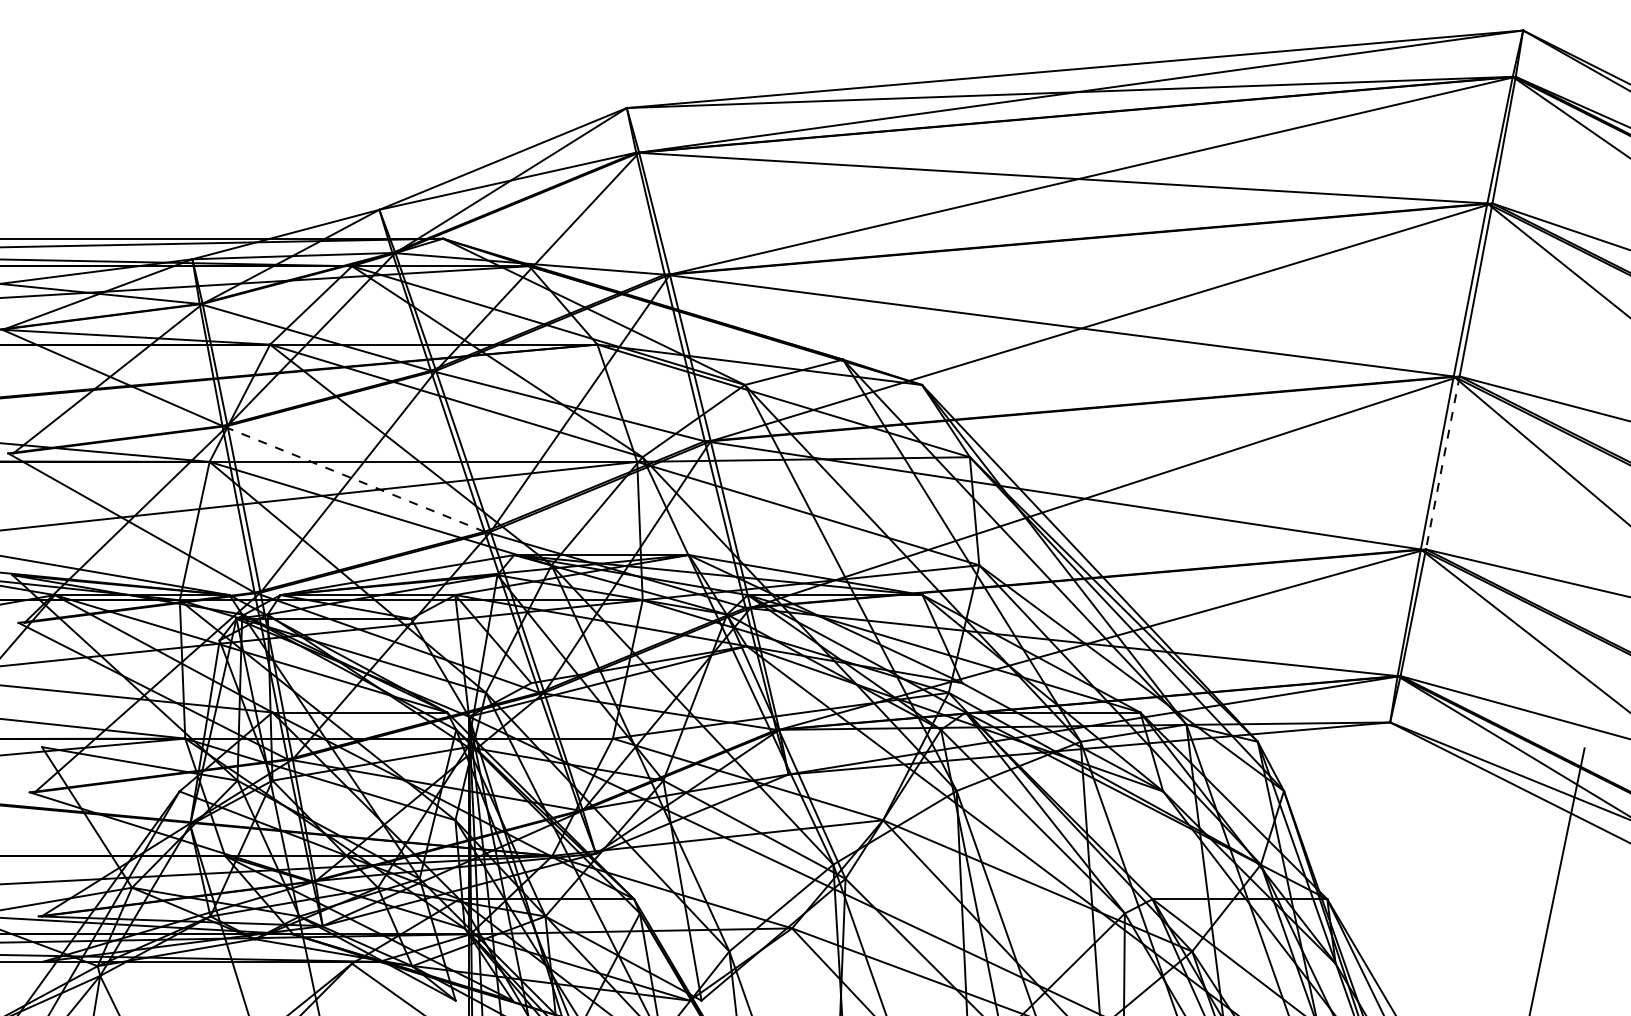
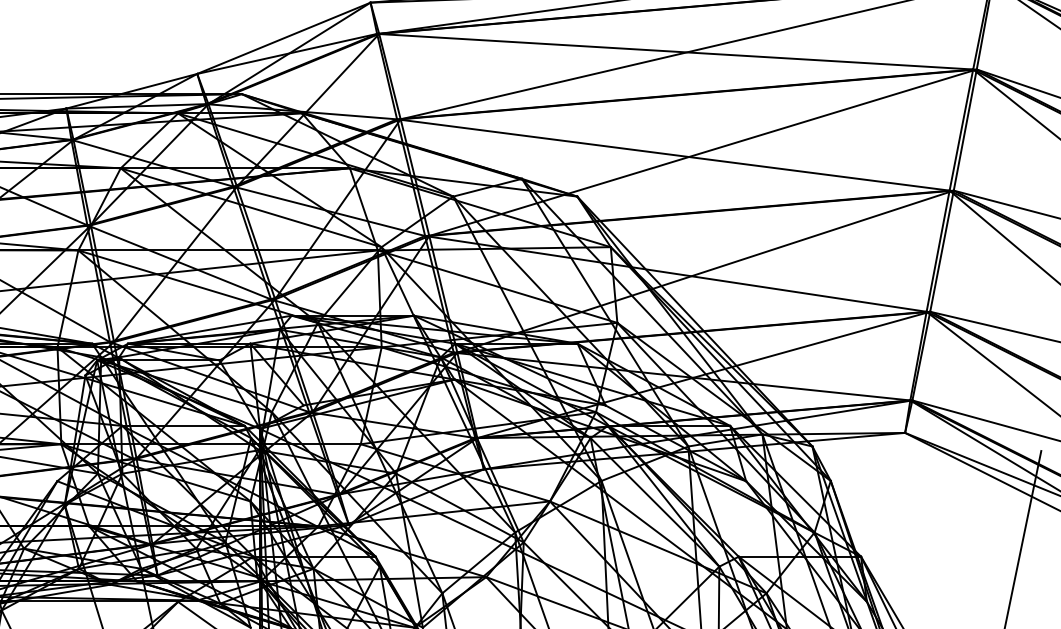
line: (1442, 463) -> (941, 251), dashed -> solid
line: (353, 478) -> (179, 262), dashed -> solid

